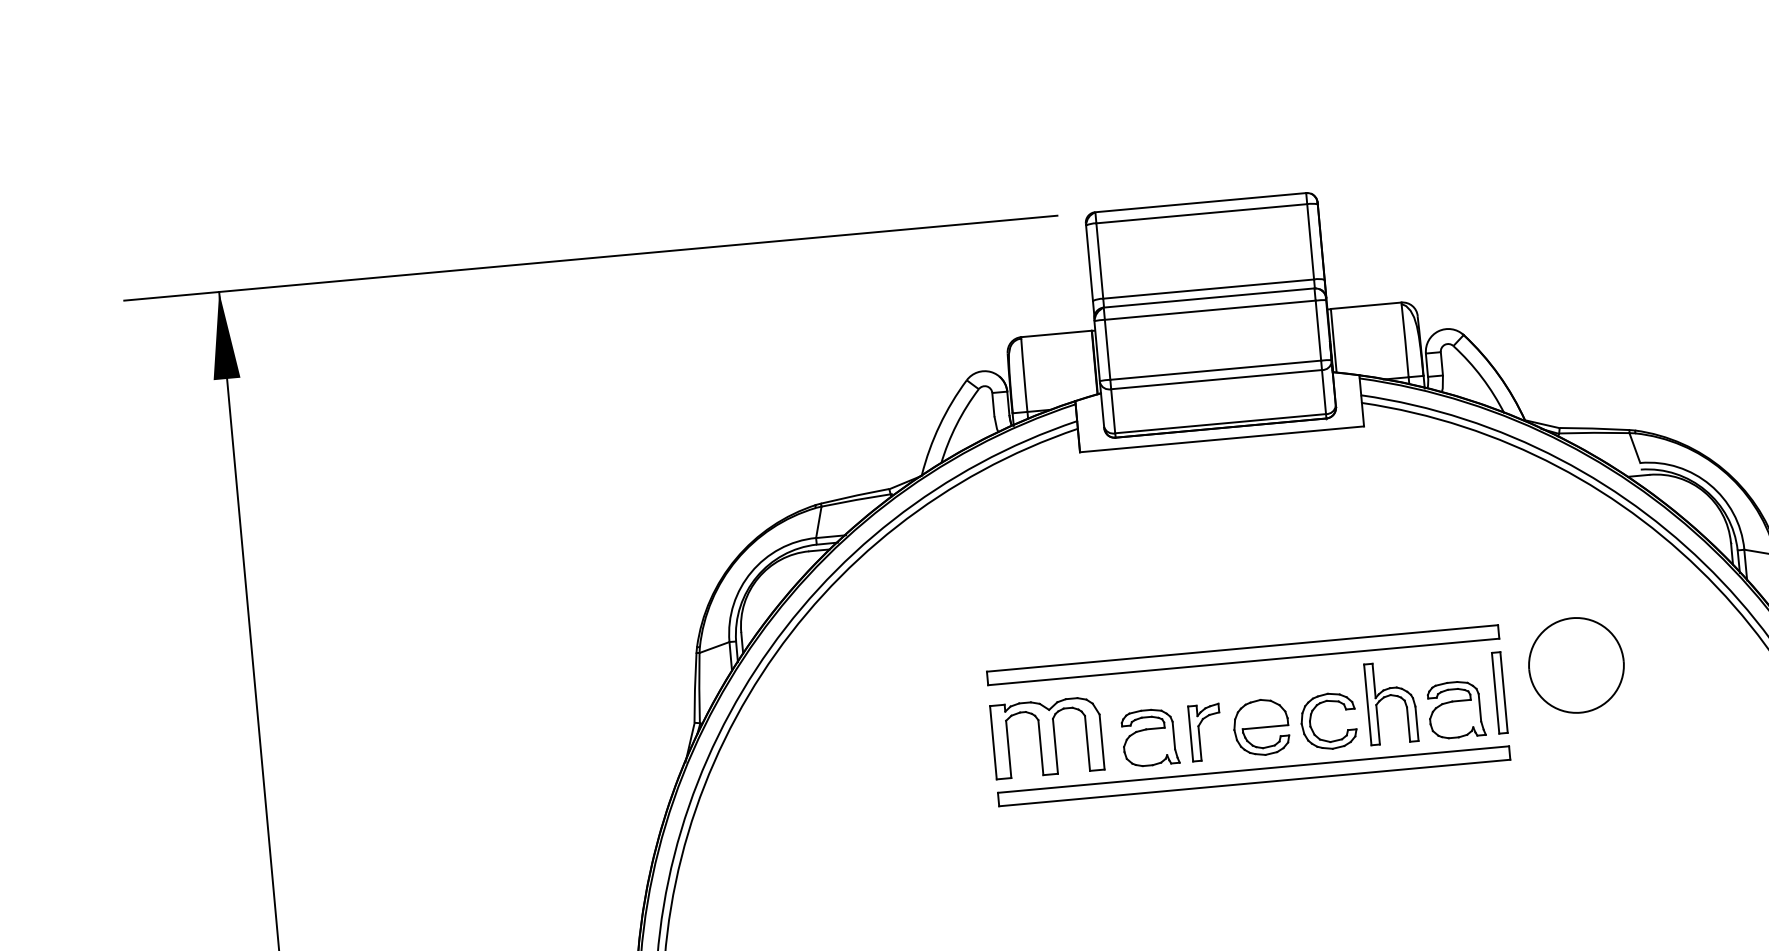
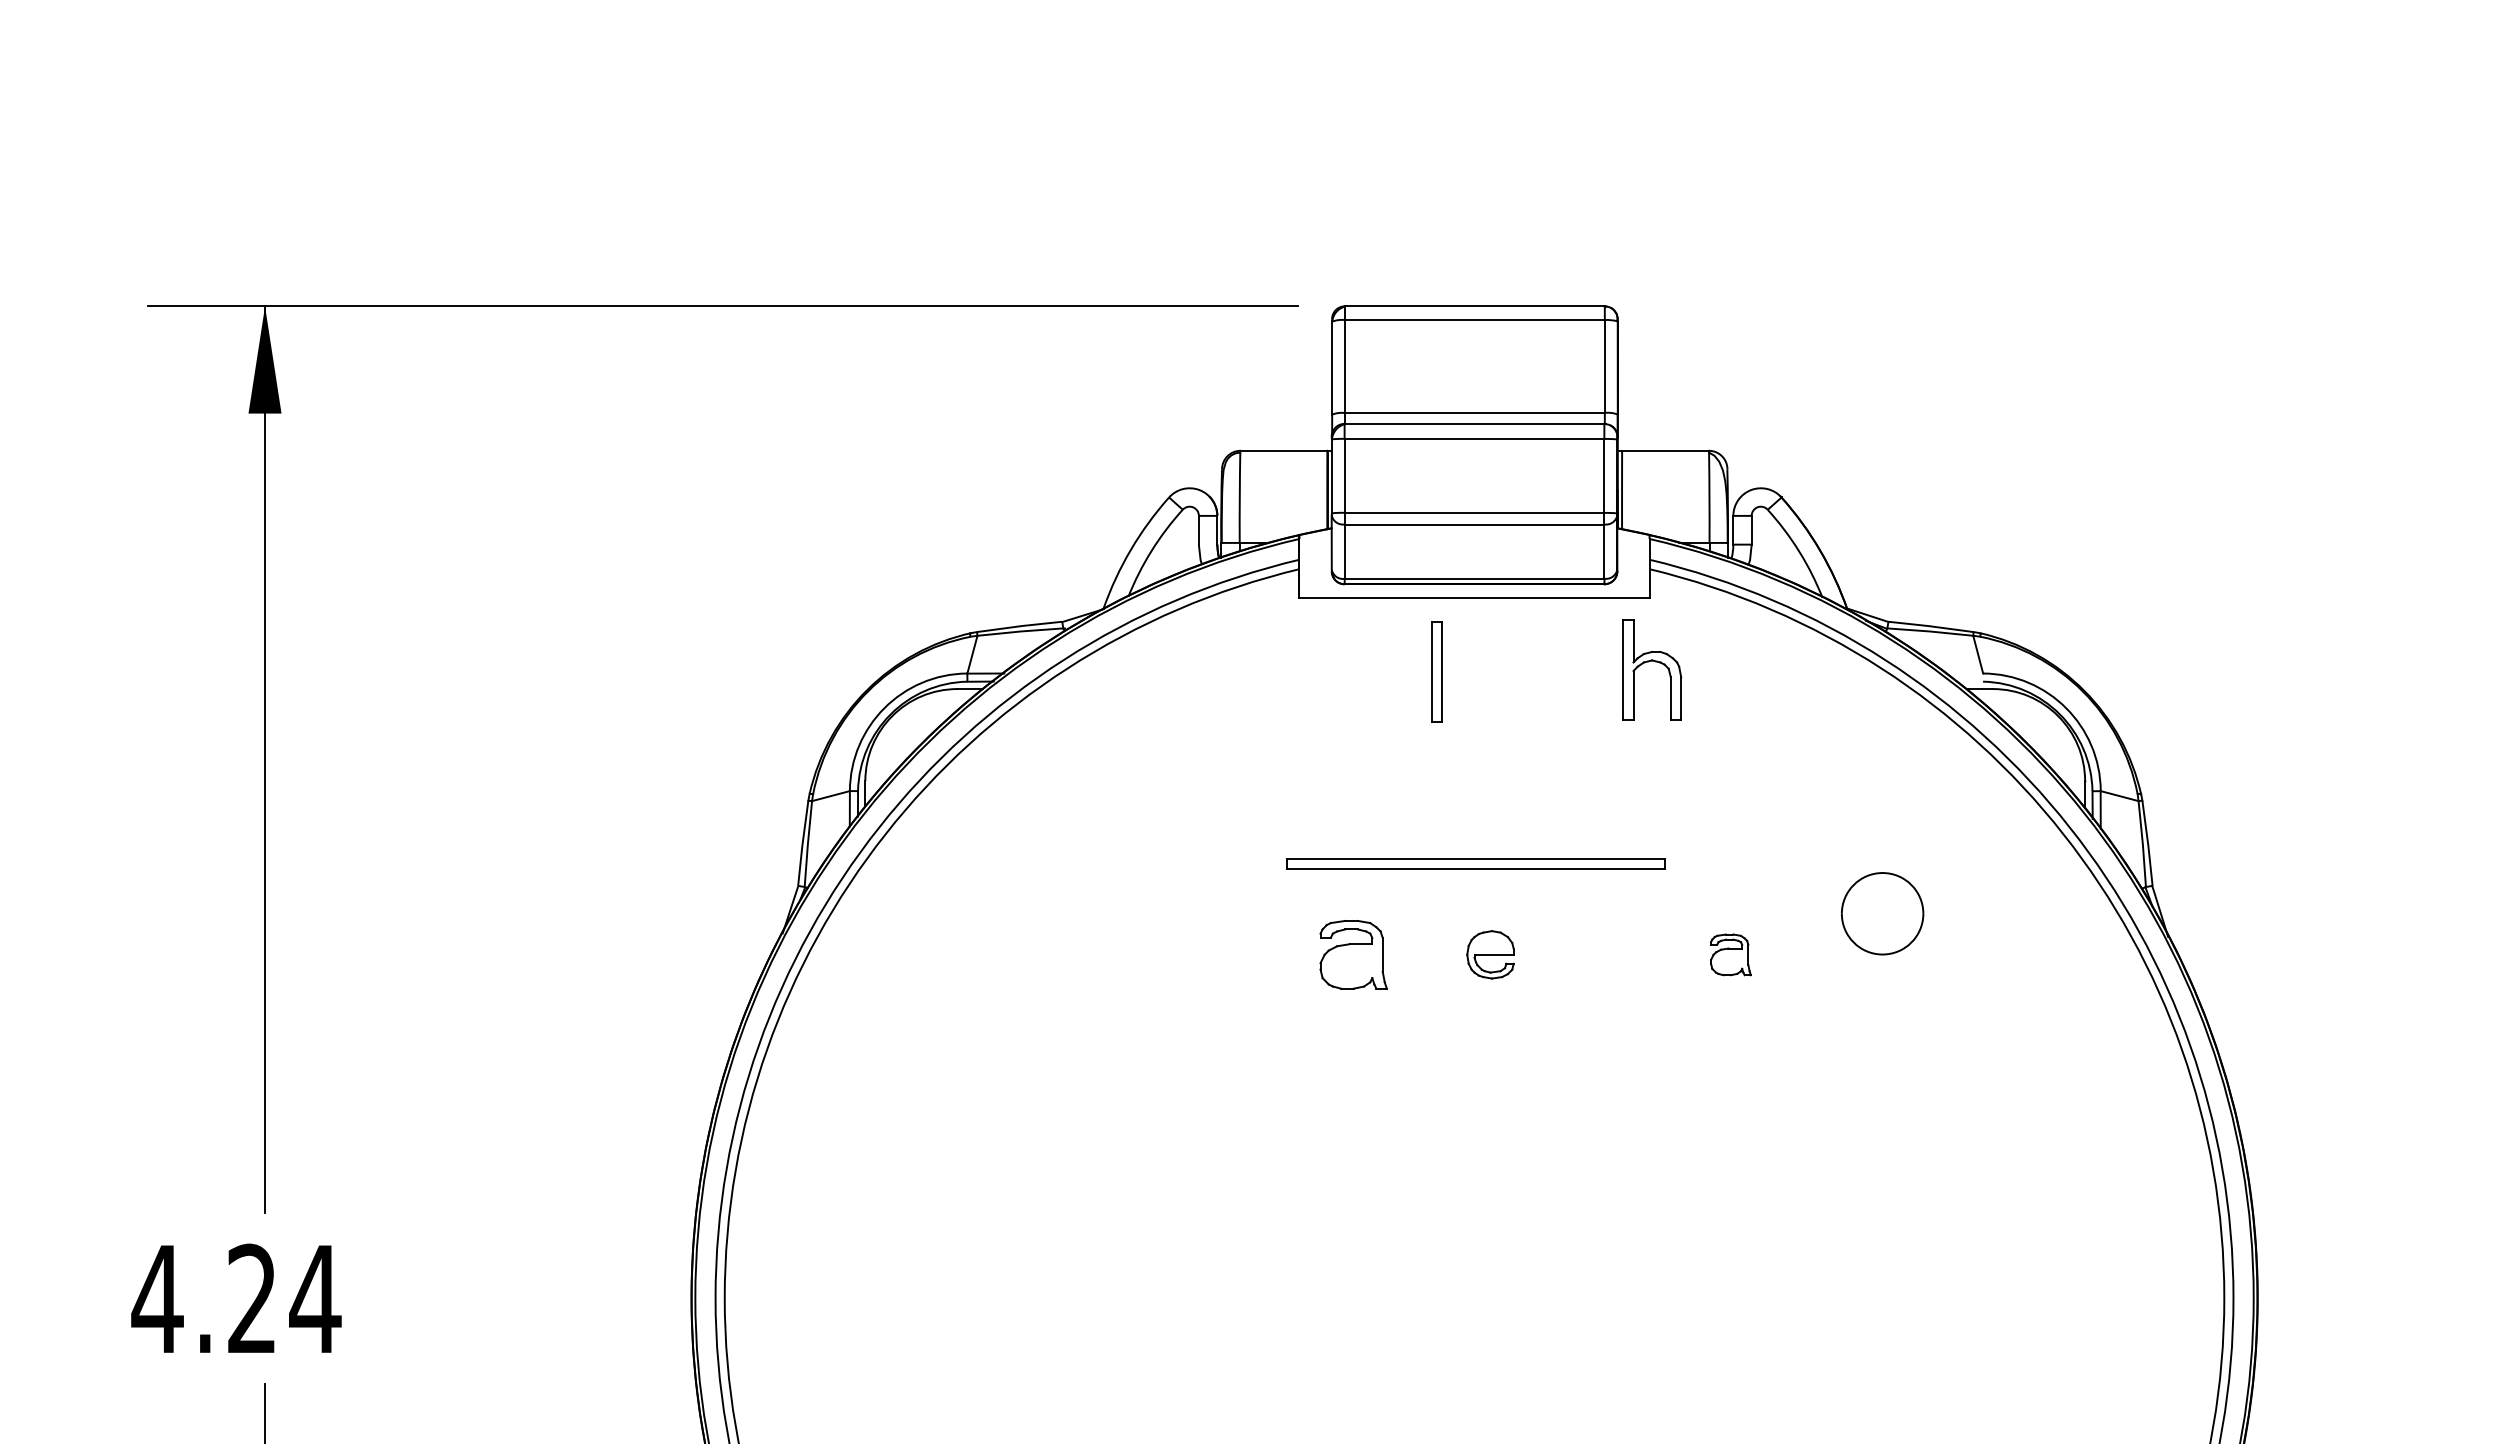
part: (1242, 655) -> (1475, 864), size x0.6
part: (1576, 665) -> (1882, 913), size x0.7
part: (1499, 692) -> (1436, 671), moved
part: (1393, 696) -> (1655, 662), moved
part: (1456, 709) -> (1730, 954), size x0.6
part: (1311, 719) -> (1552, 950), removed
part: (1261, 727) -> (1490, 954), size x0.7
part: (1199, 732) -> (1414, 954), removed
part: (1047, 737) -> (1227, 943), removed
part: (1253, 776) -> (1475, 1013), removed

